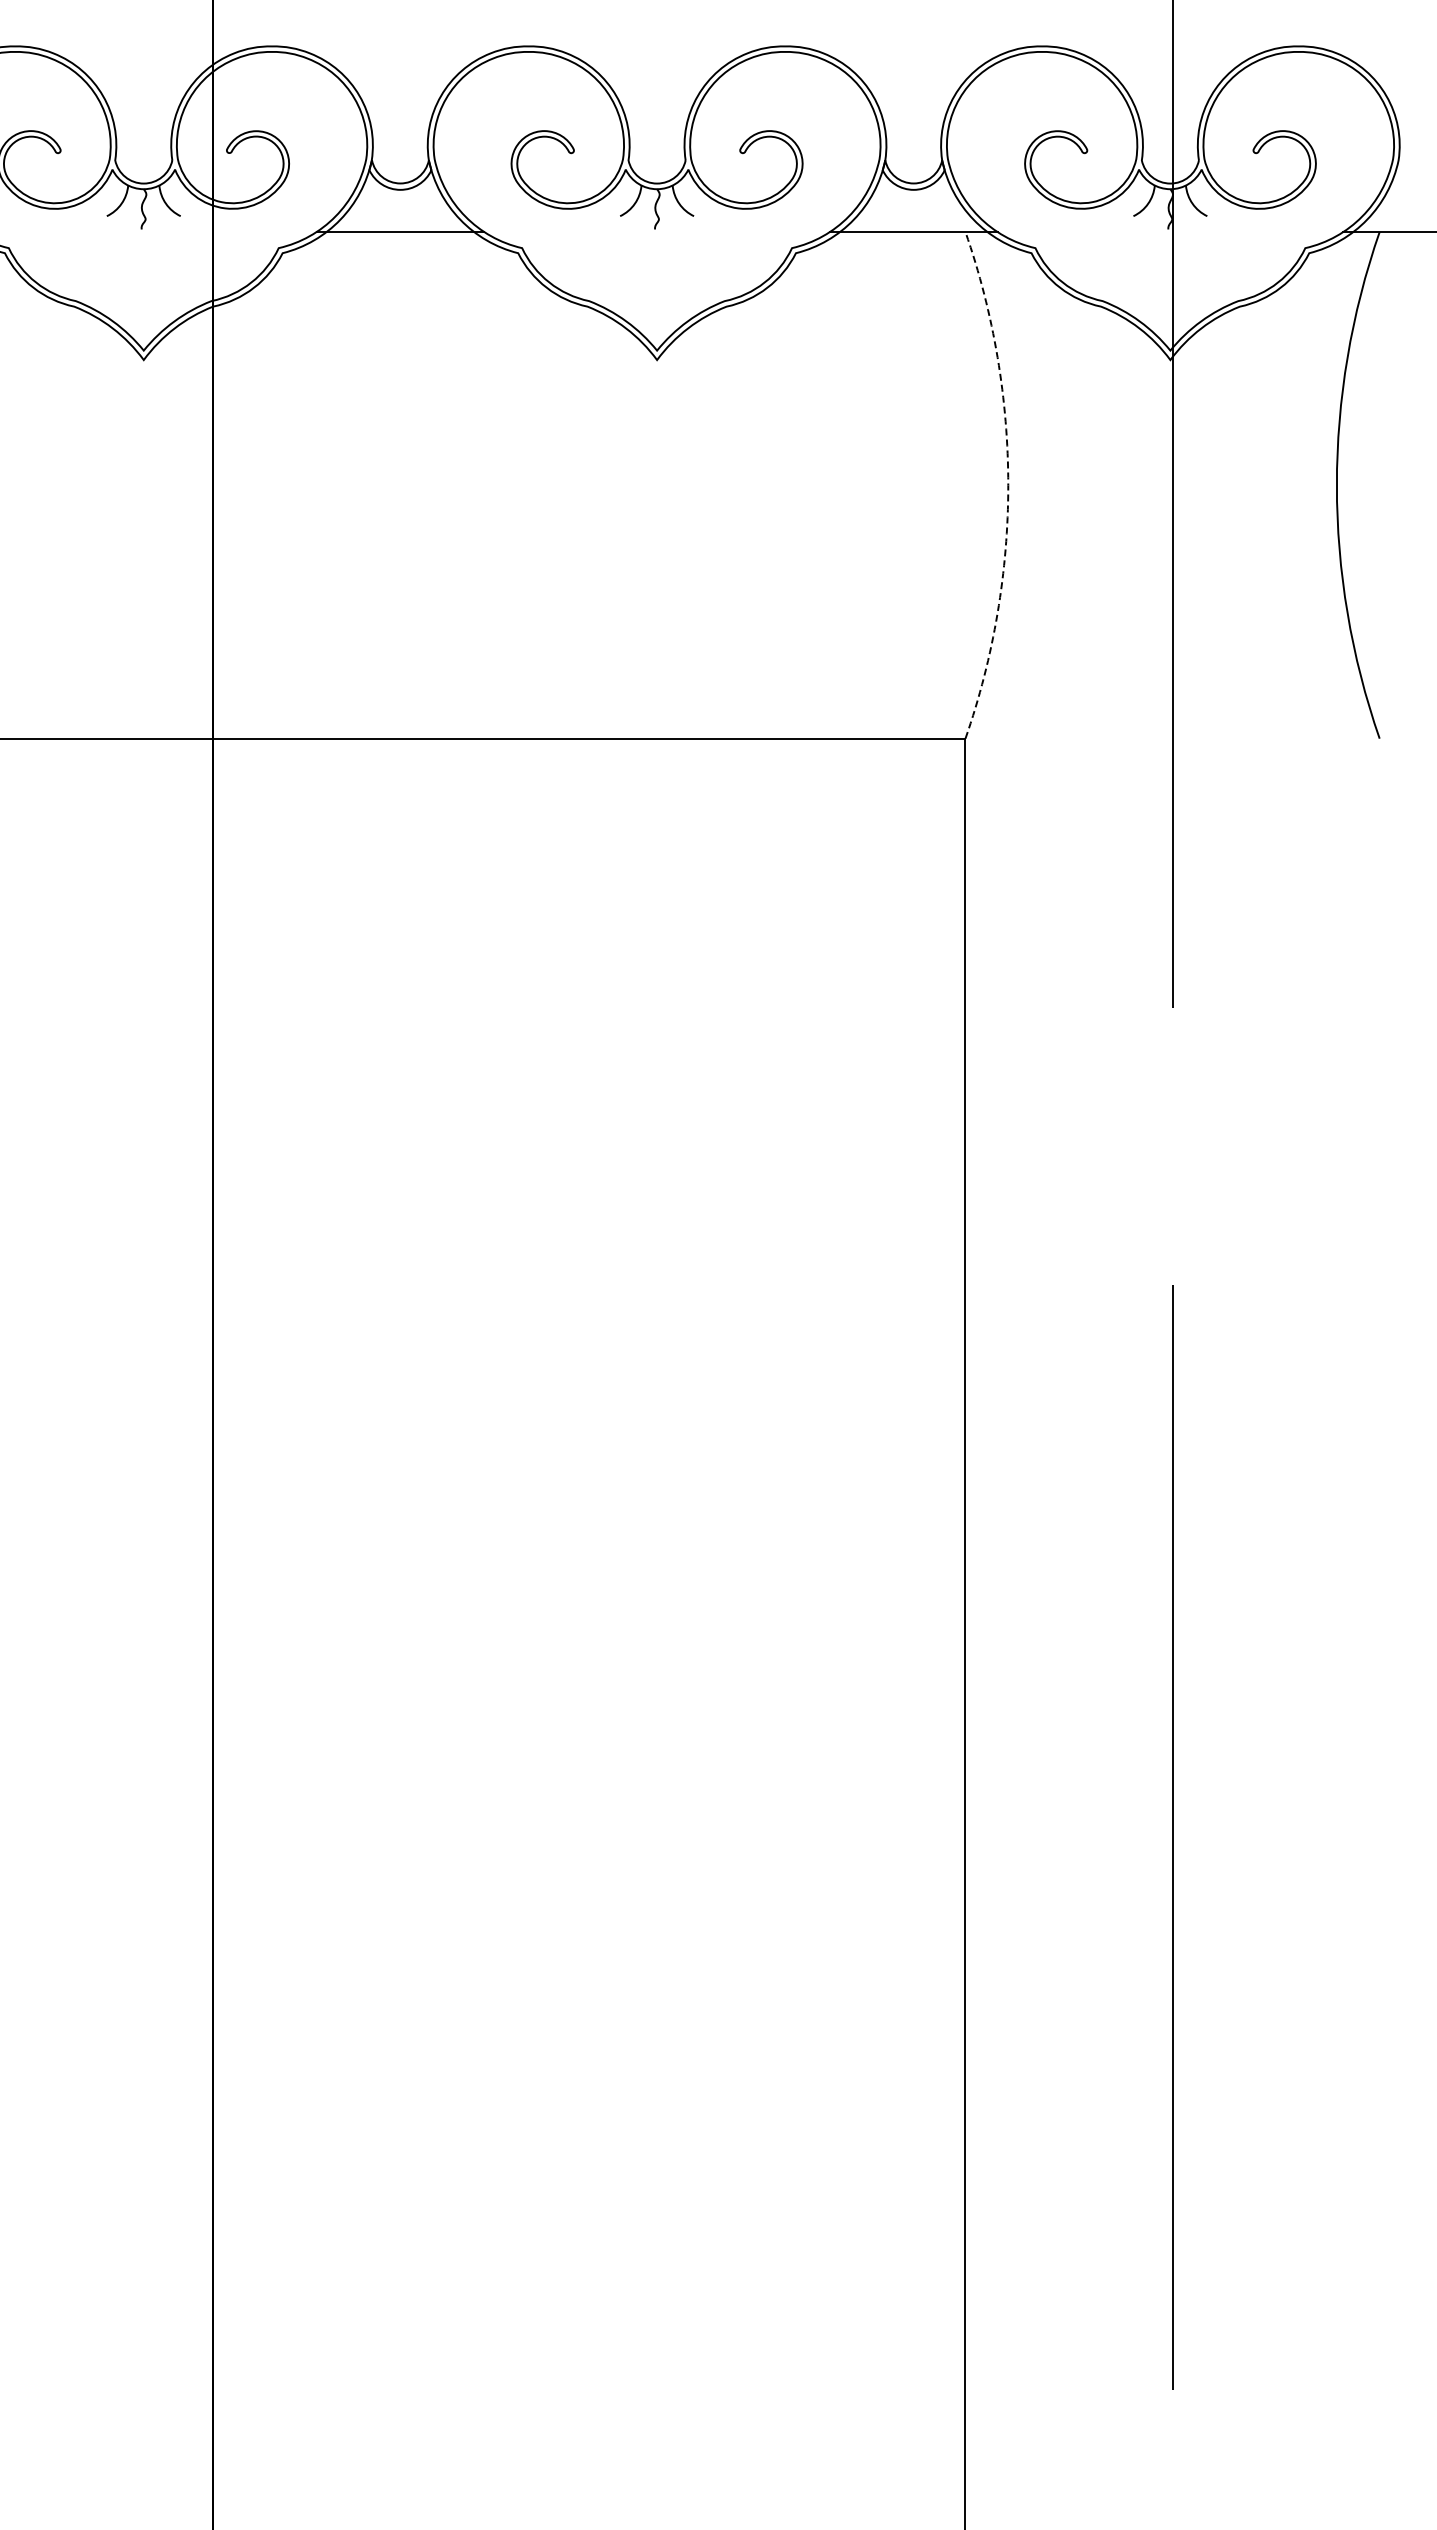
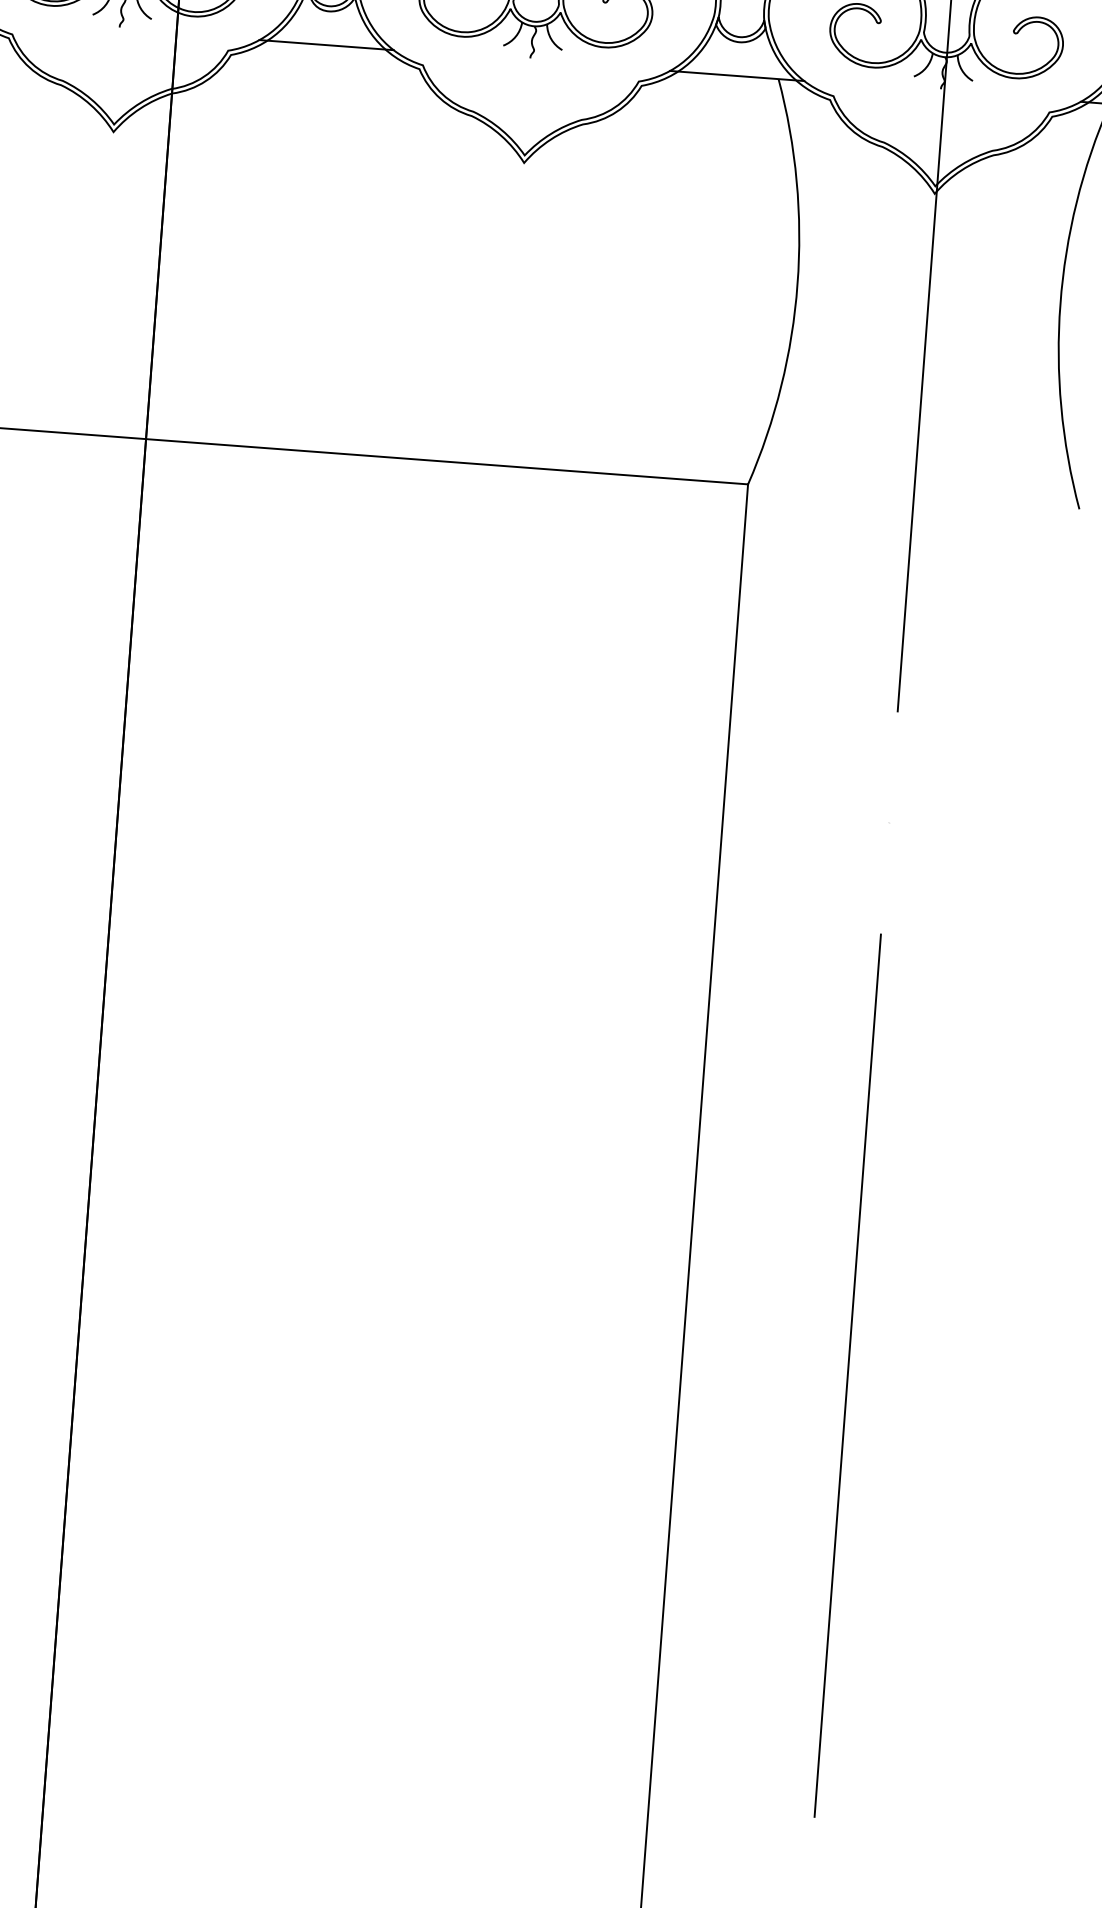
arc: (1008, 485) -> (797, 284), dashed -> solid

